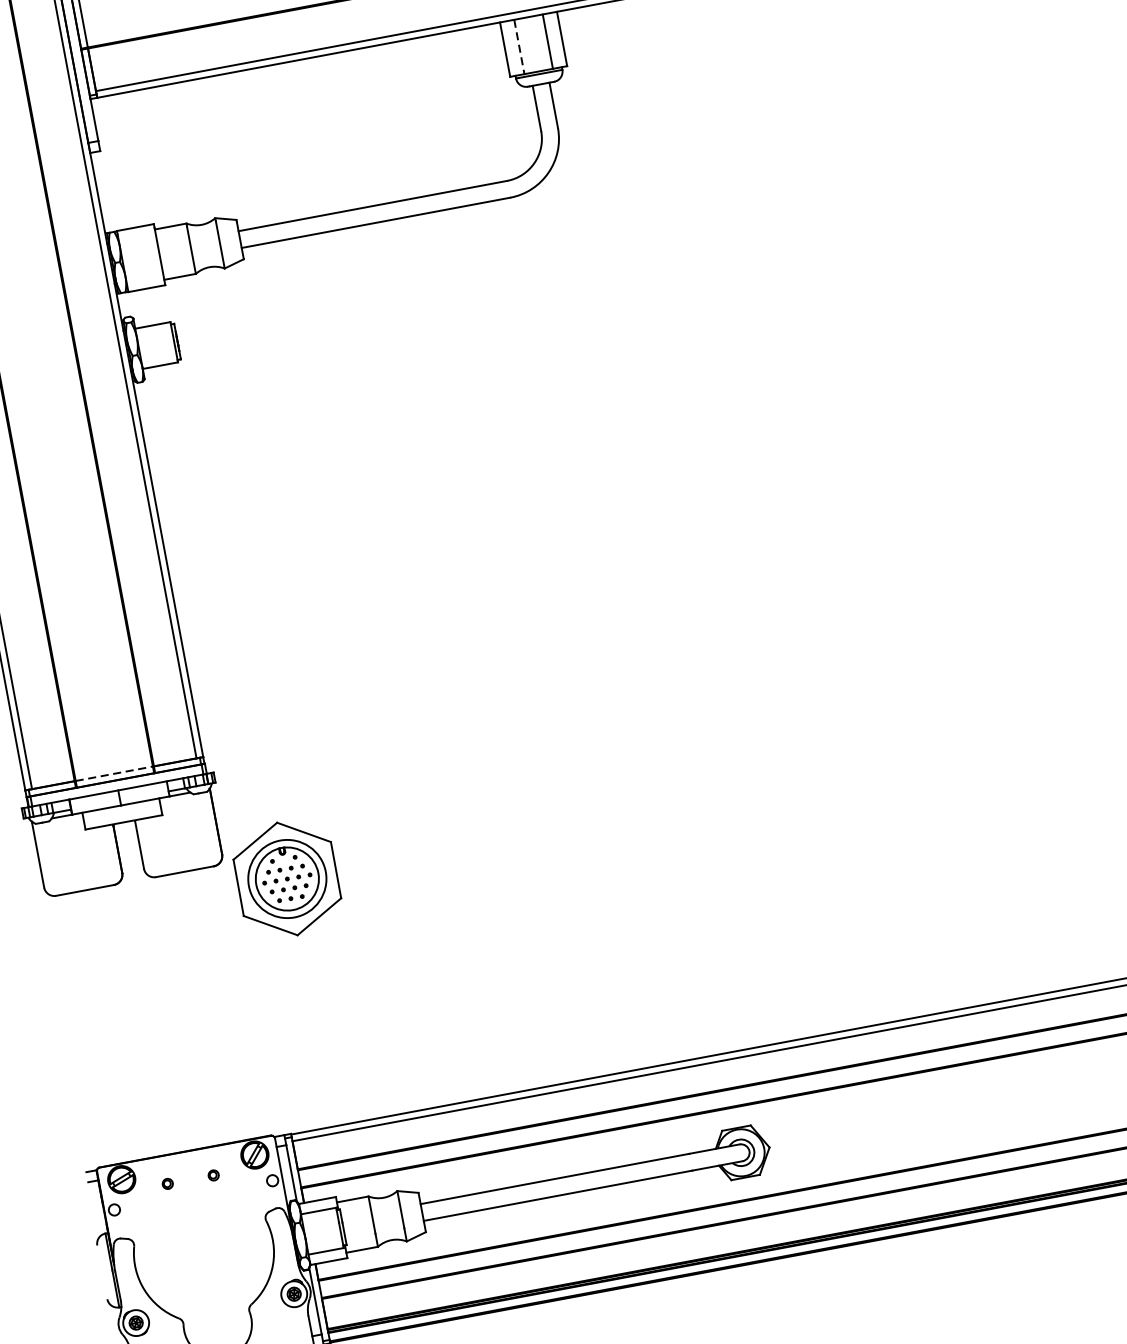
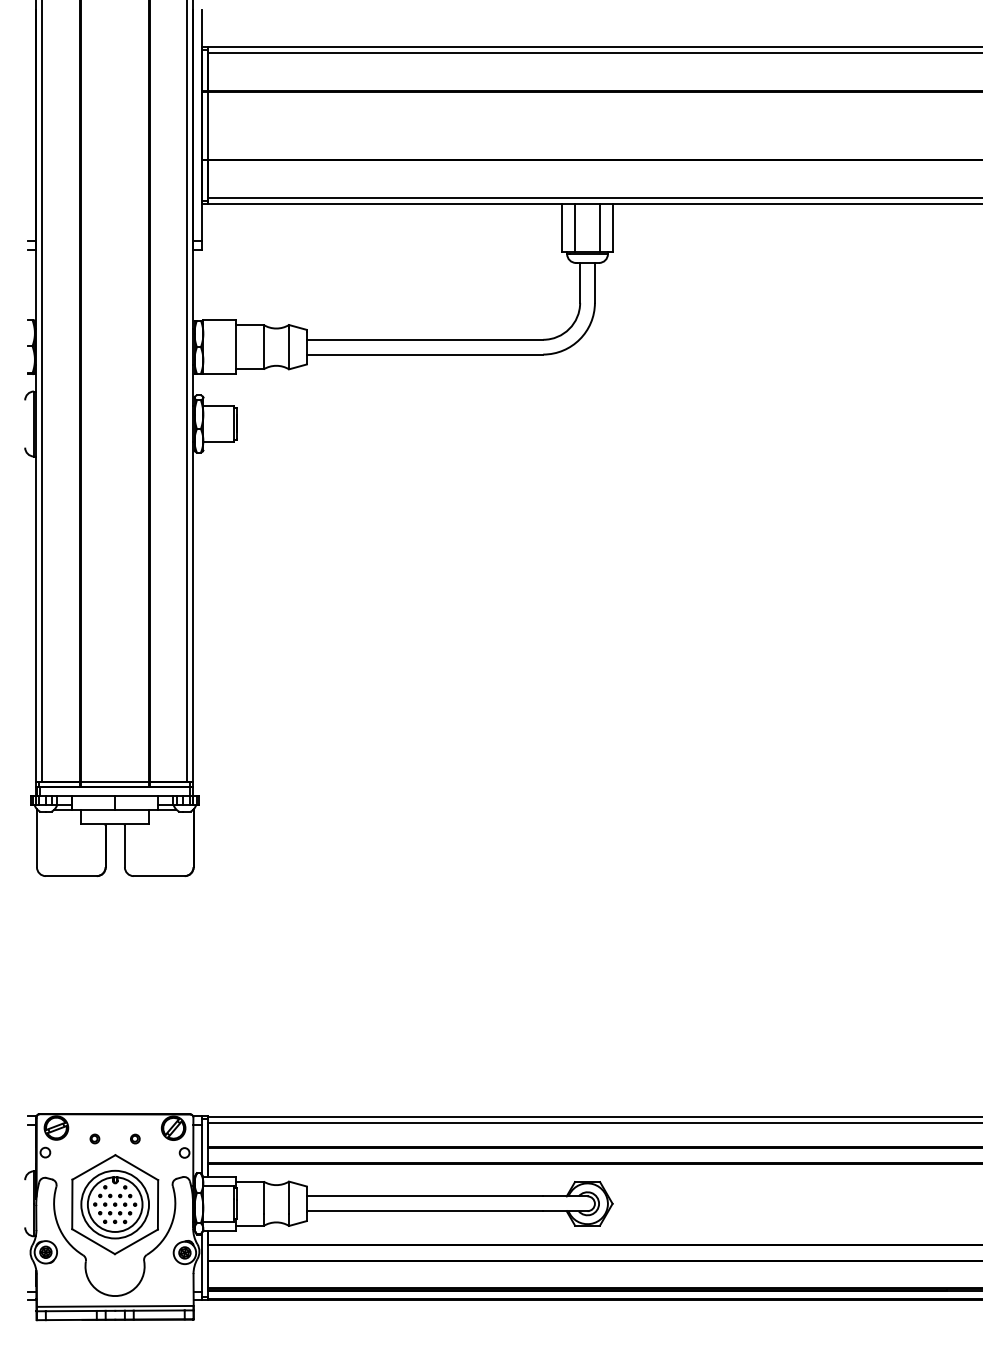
line: (518, 46) -> (574, 227), dashed -> solid
line: (114, 773) -> (114, 781), dashed -> solid
part: (287, 878) -> (115, 1204), moved

